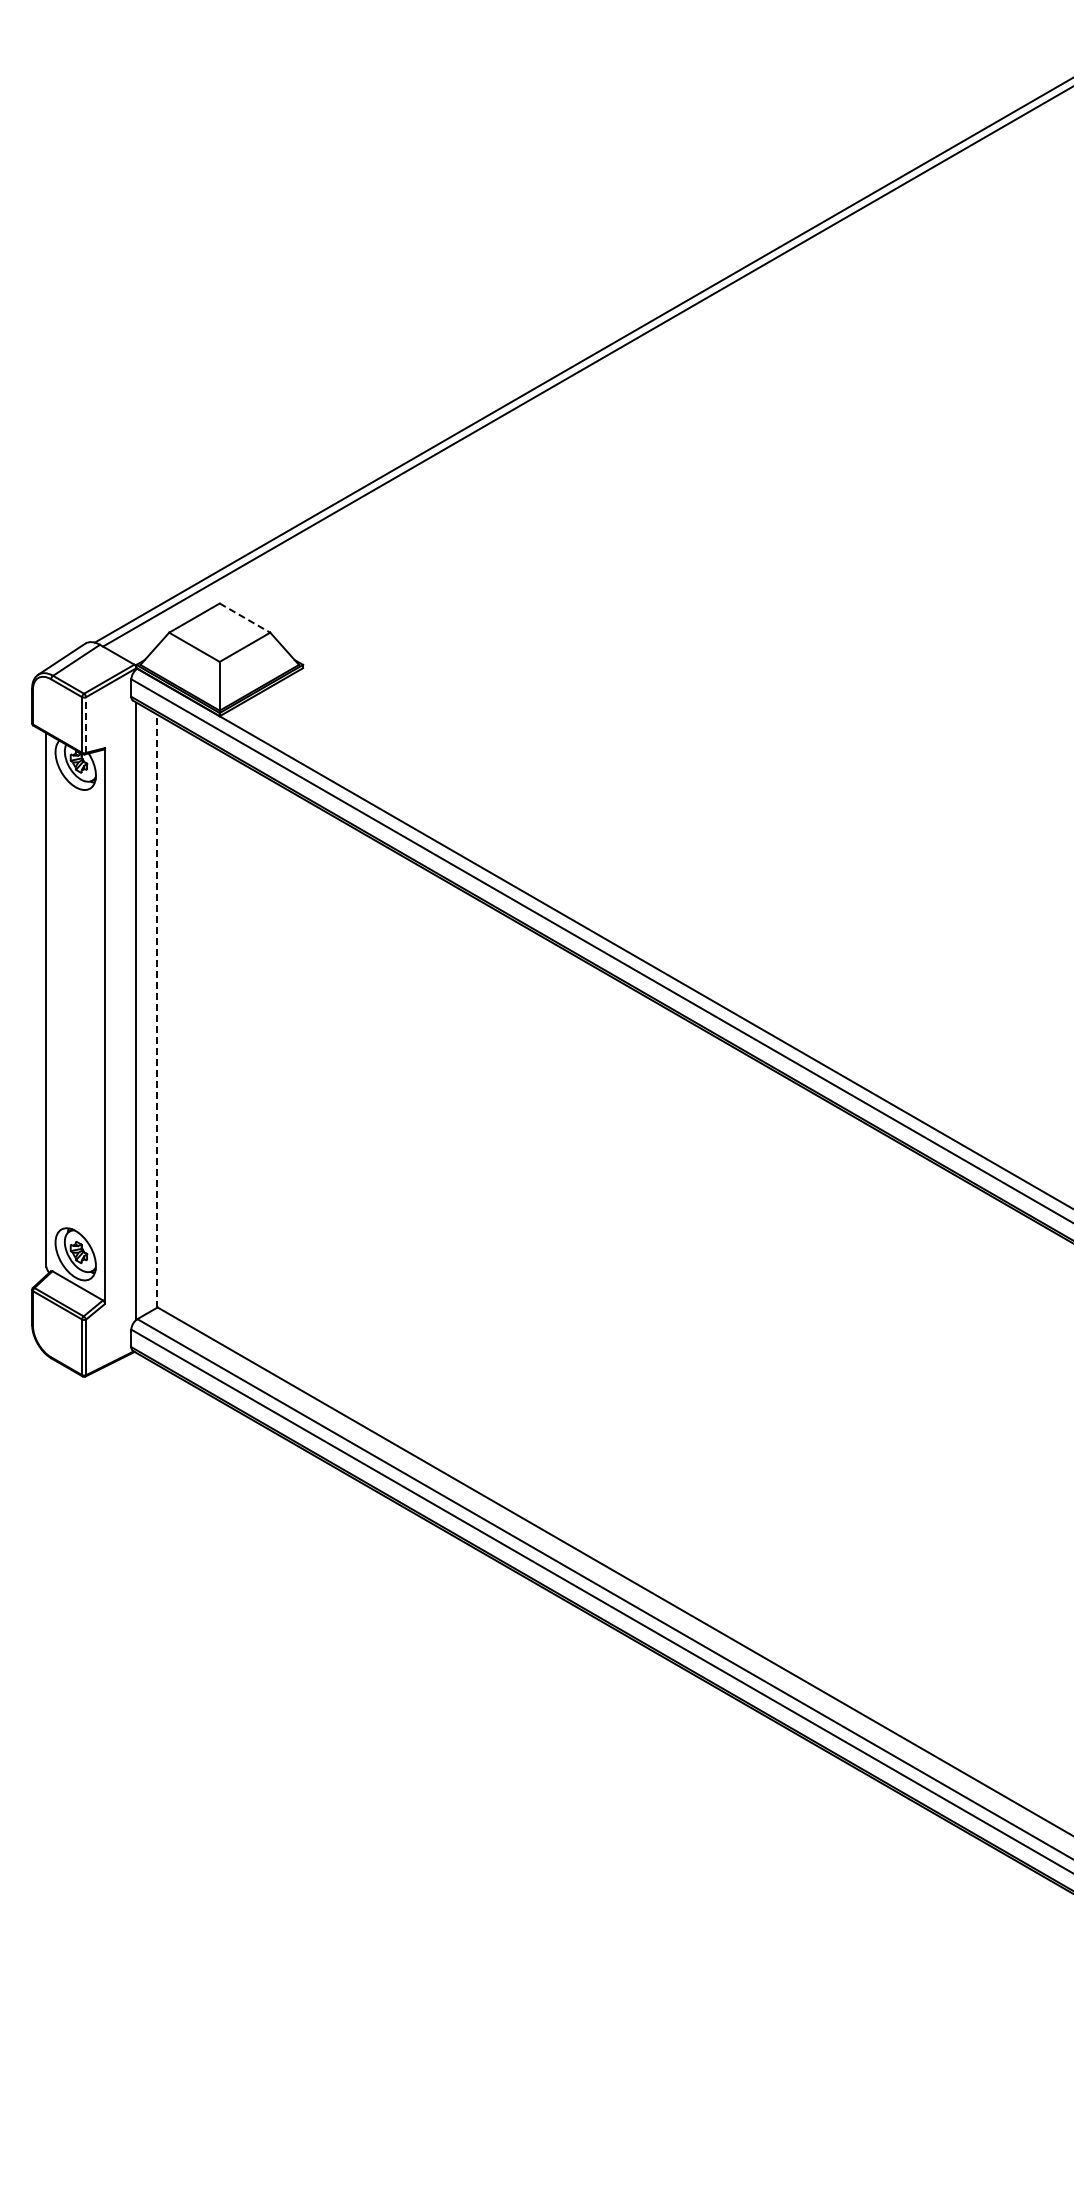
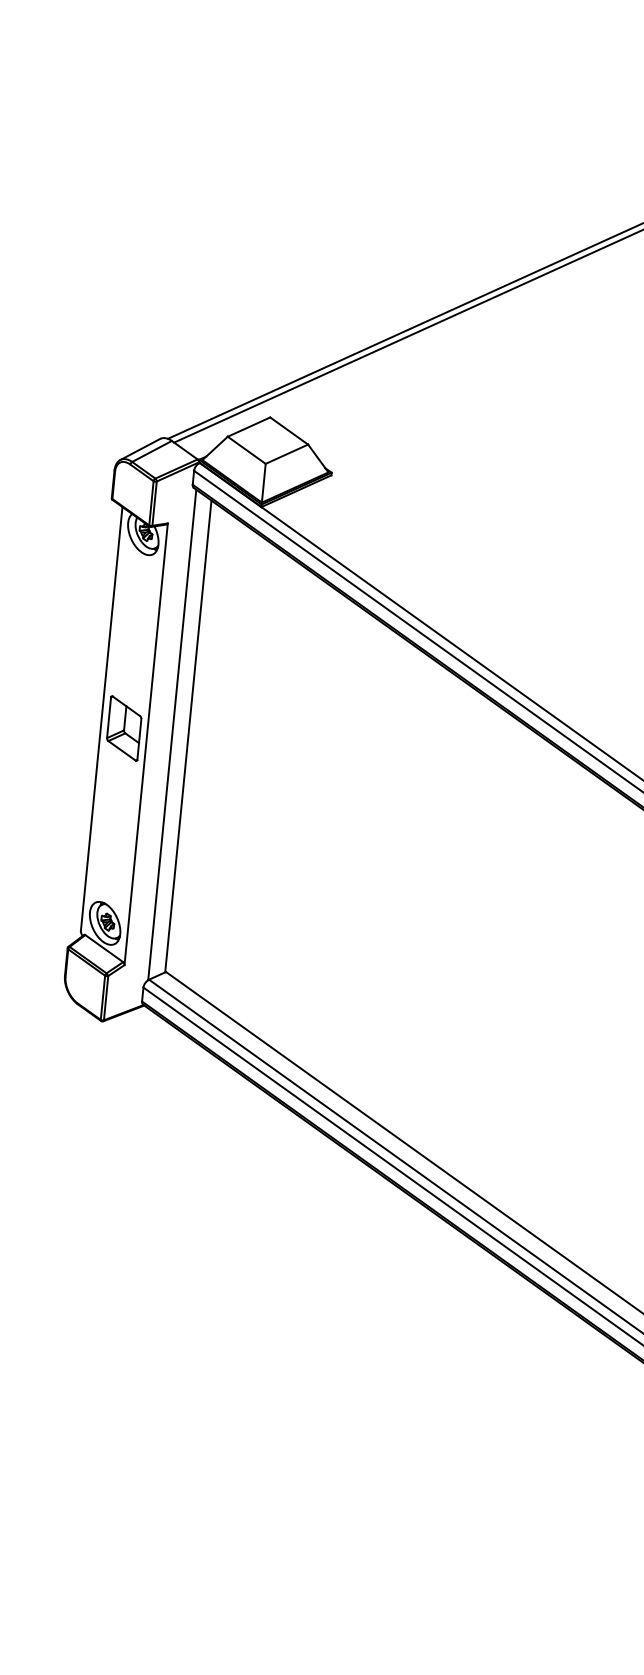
line: (245, 618) -> (289, 431), dashed -> solid
line: (86, 725) -> (154, 504), dashed -> solid
part: (75, 1008) -> (124, 728), added
line: (156, 1011) -> (188, 736), dashed -> solid

